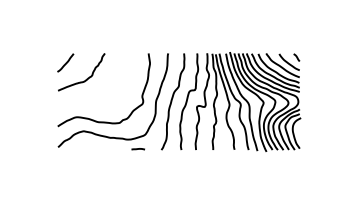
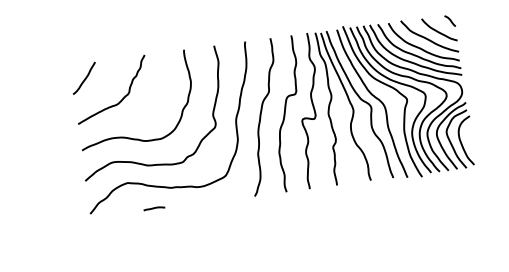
curve: (88, 102) -> (128, 136), added
line: (137, 149) -> (153, 209), moved

